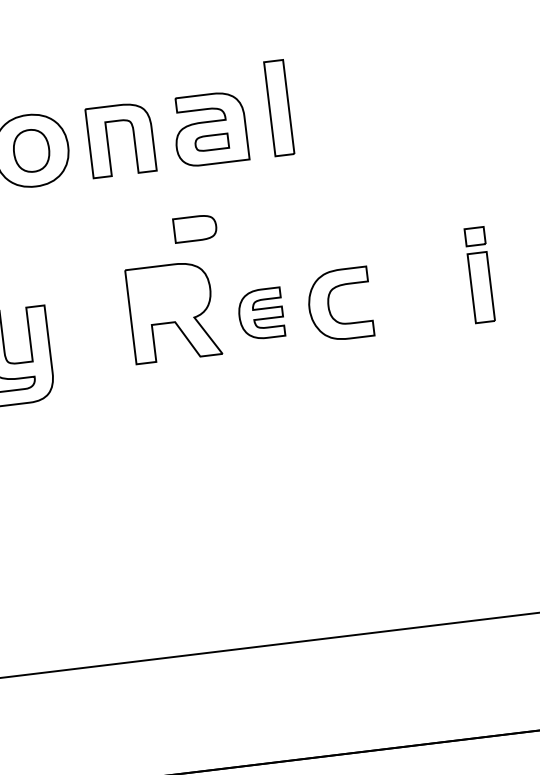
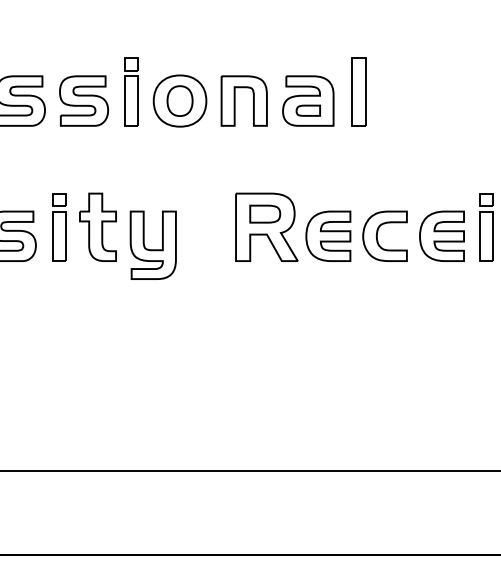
part: (195, 227) -> (265, 213), moved
part: (418, 294) -> (441, 235), added
part: (261, 313) -> (328, 235), size x1.43

